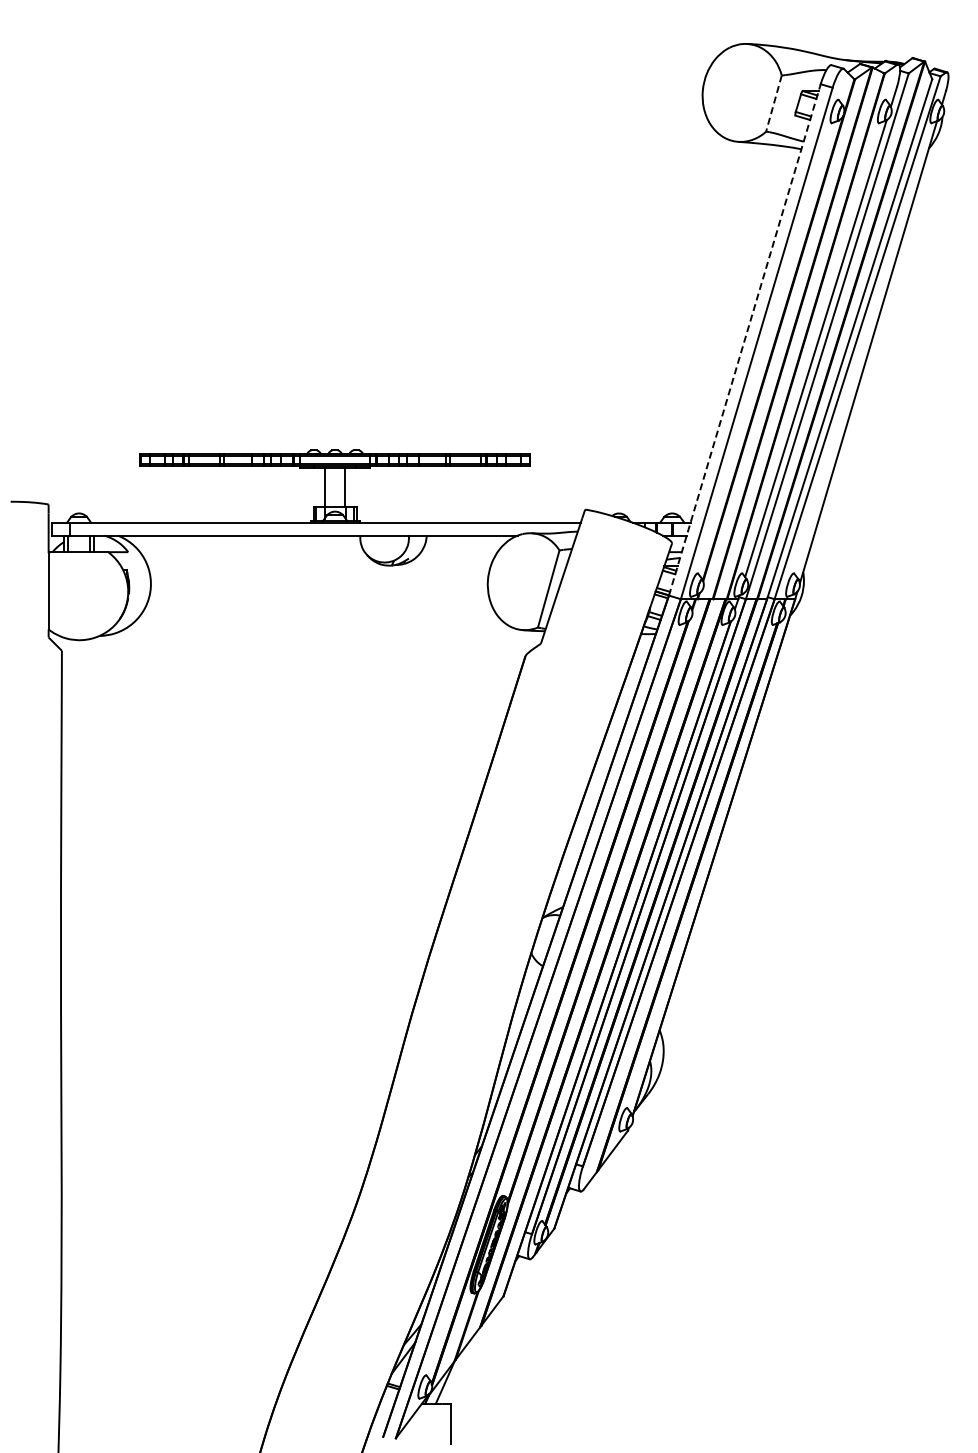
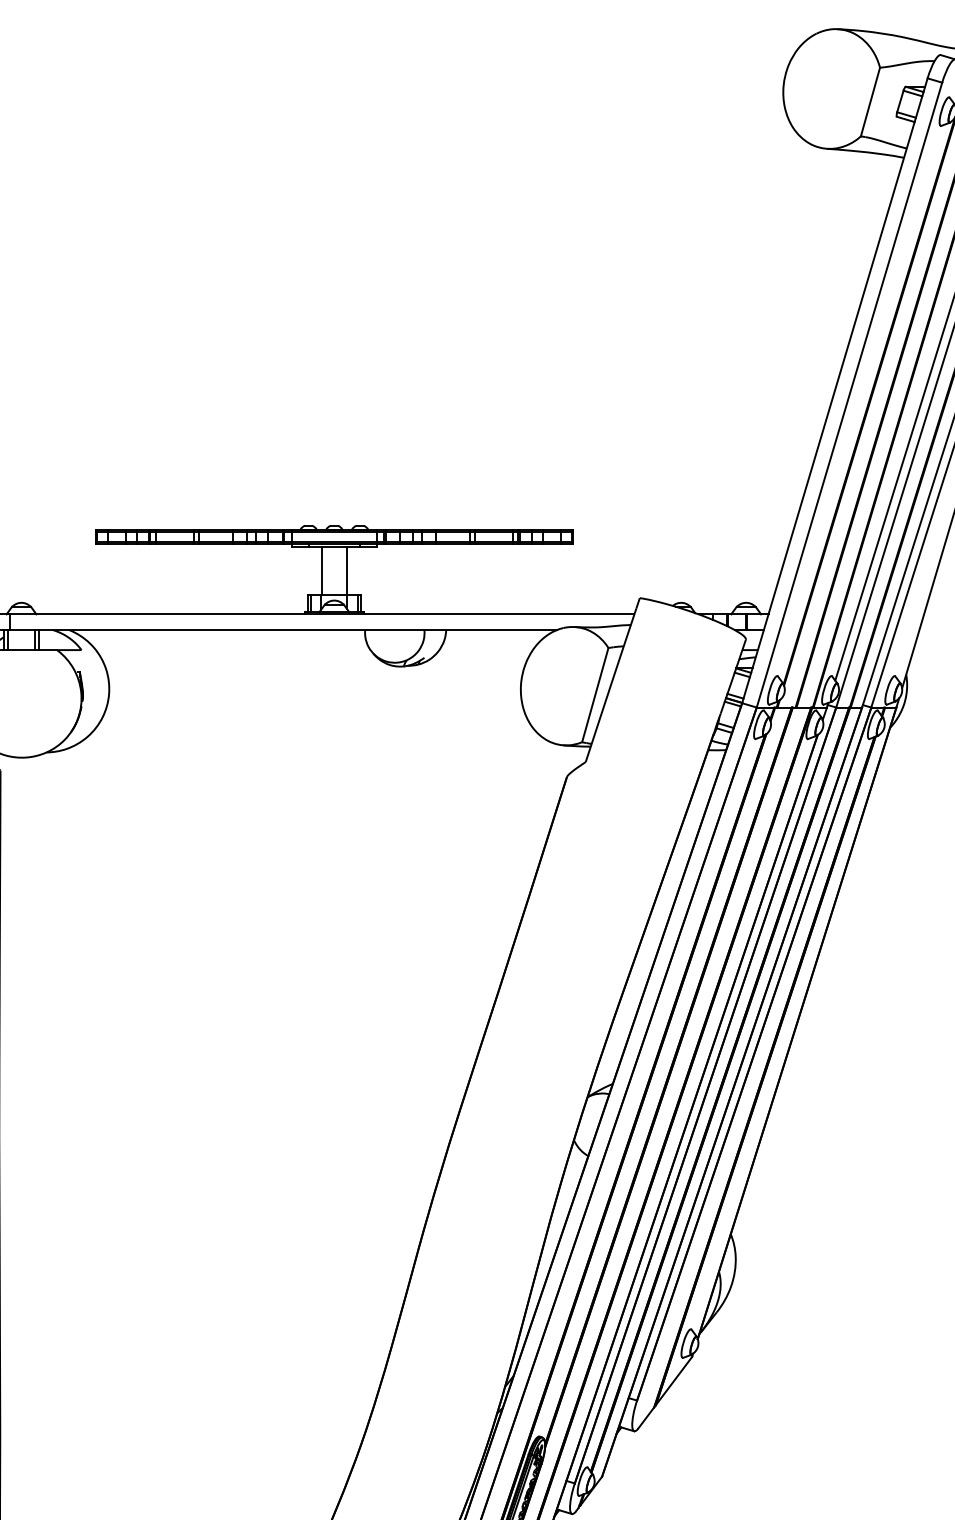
line: (773, 104) -> (869, 103), dashed -> solid
line: (744, 339) -> (834, 390), dashed -> solid

